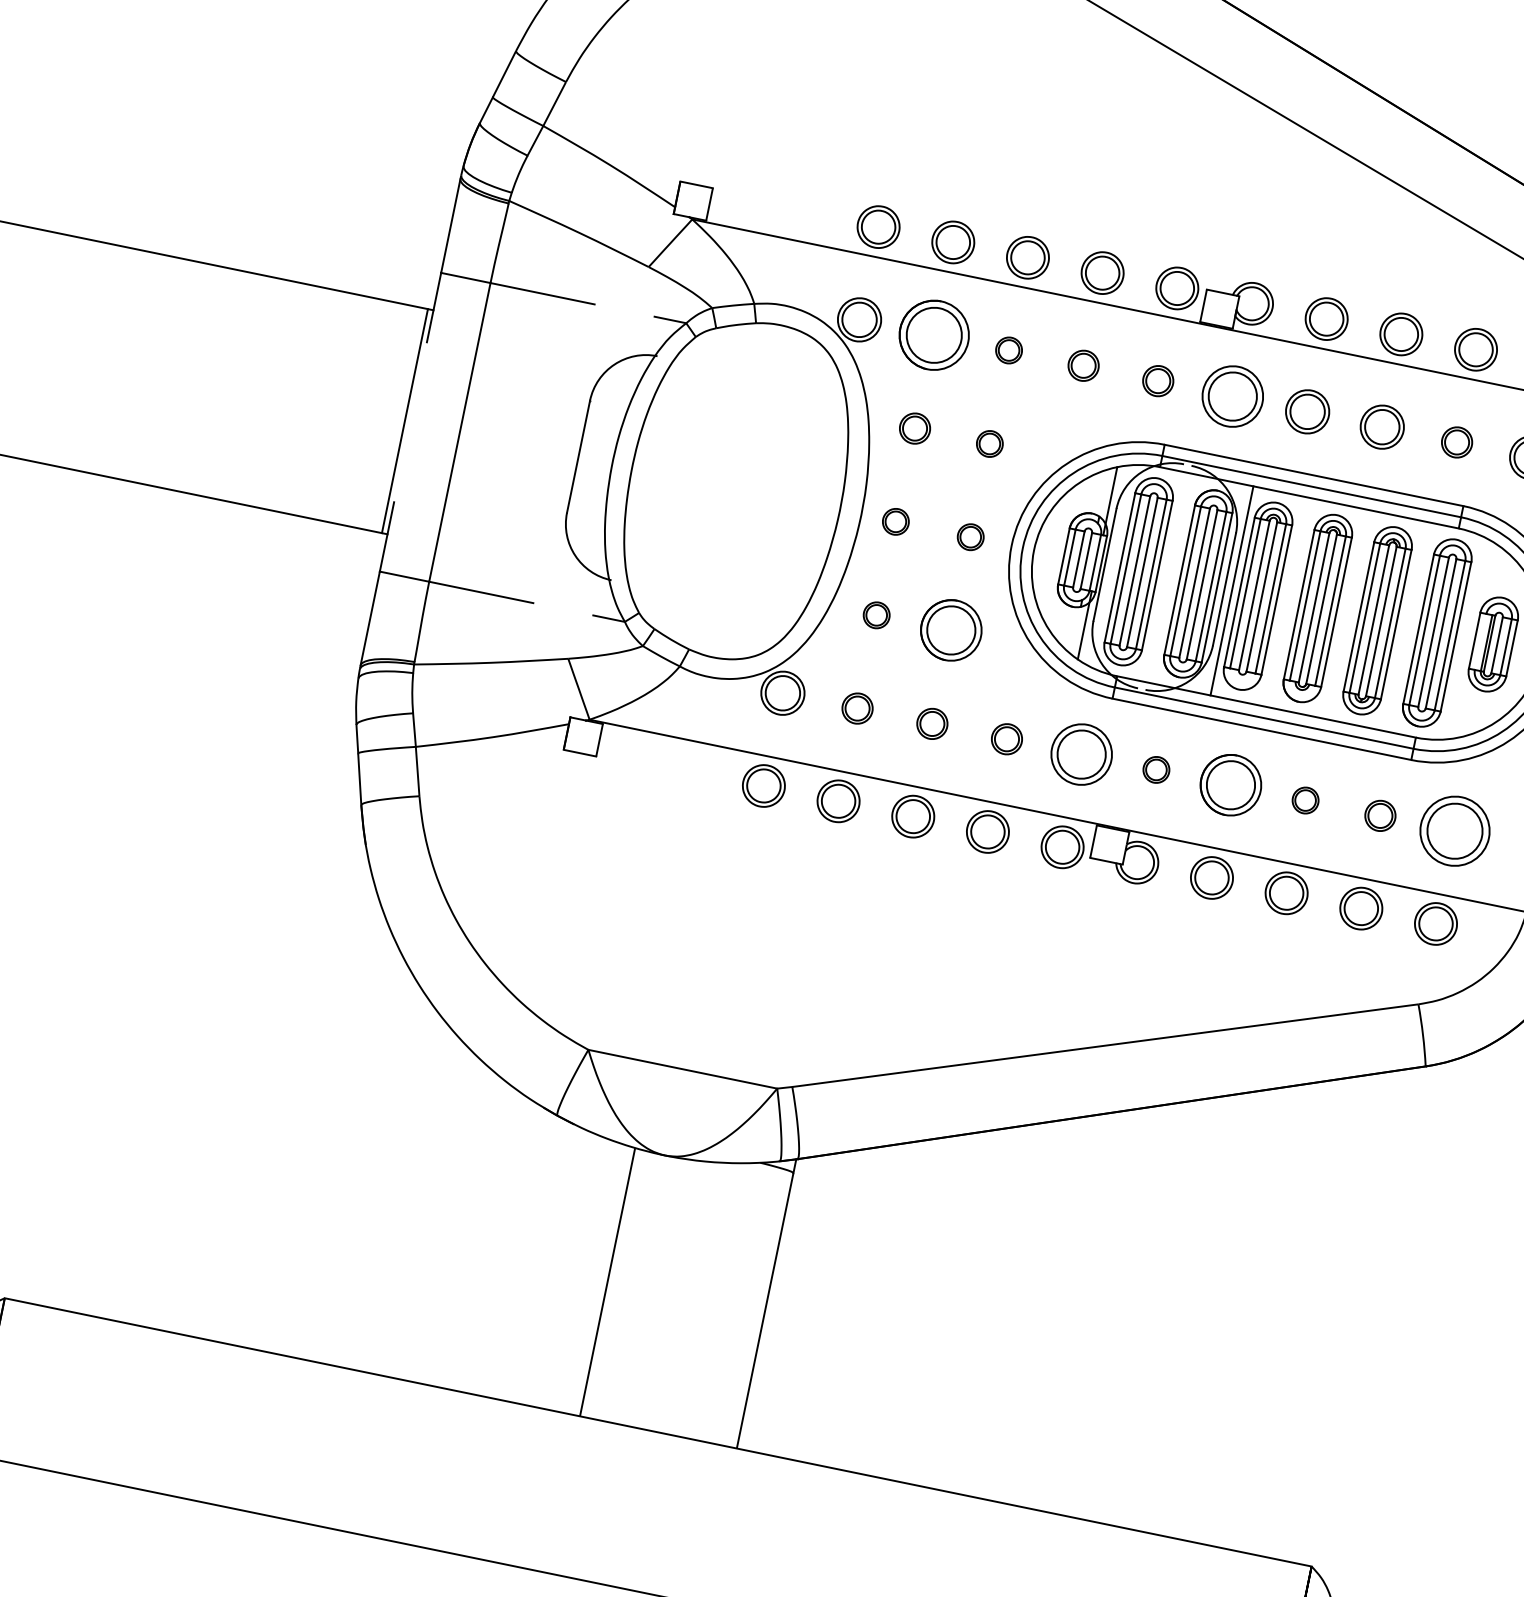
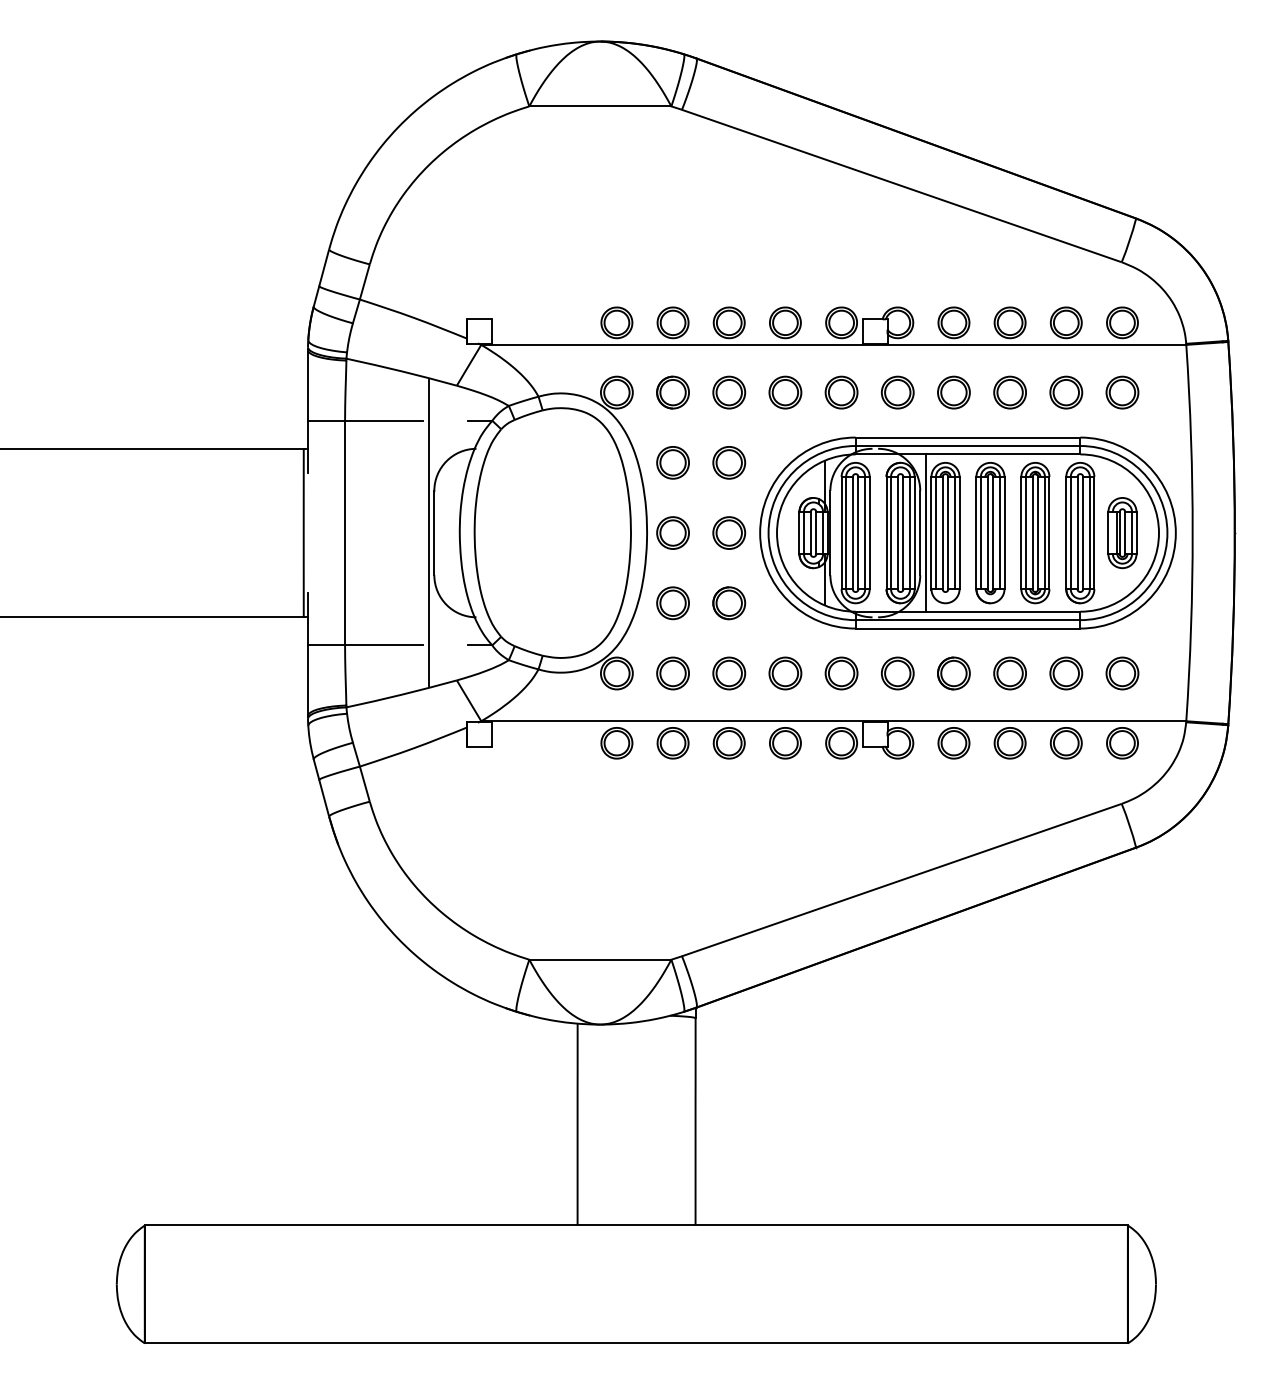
part: (933, 334) -> (672, 392), size x0.62
part: (1009, 350) -> (729, 392), size x1.67
part: (1083, 365) -> (785, 392), size x1.43
part: (1158, 380) -> (841, 392), size x1.43
part: (1232, 396) -> (897, 392), size x0.71
part: (914, 427) -> (672, 462), size x1.43
part: (1457, 442) -> (1066, 392), size x1.43
part: (990, 443) -> (729, 462), size x1.67
line: (570, 454) -> (428, 532), added
part: (895, 520) -> (672, 532), size x1.67
part: (971, 536) -> (729, 532), size x1.67
part: (875, 615) -> (672, 603), size x1.67
part: (951, 630) -> (729, 603), size x0.71
part: (856, 708) -> (672, 673), size x1.43
part: (932, 723) -> (729, 673), size x1.43
part: (1007, 739) -> (785, 673), size x1.43
part: (1081, 754) -> (841, 673), size x0.71
part: (1155, 769) -> (897, 673), size x1.67
part: (1230, 785) -> (953, 673), size x0.71
part: (1304, 800) -> (1009, 673), size x1.67
part: (1380, 815) -> (1066, 673), size x1.43
part: (1455, 831) -> (1122, 673), size x0.62

